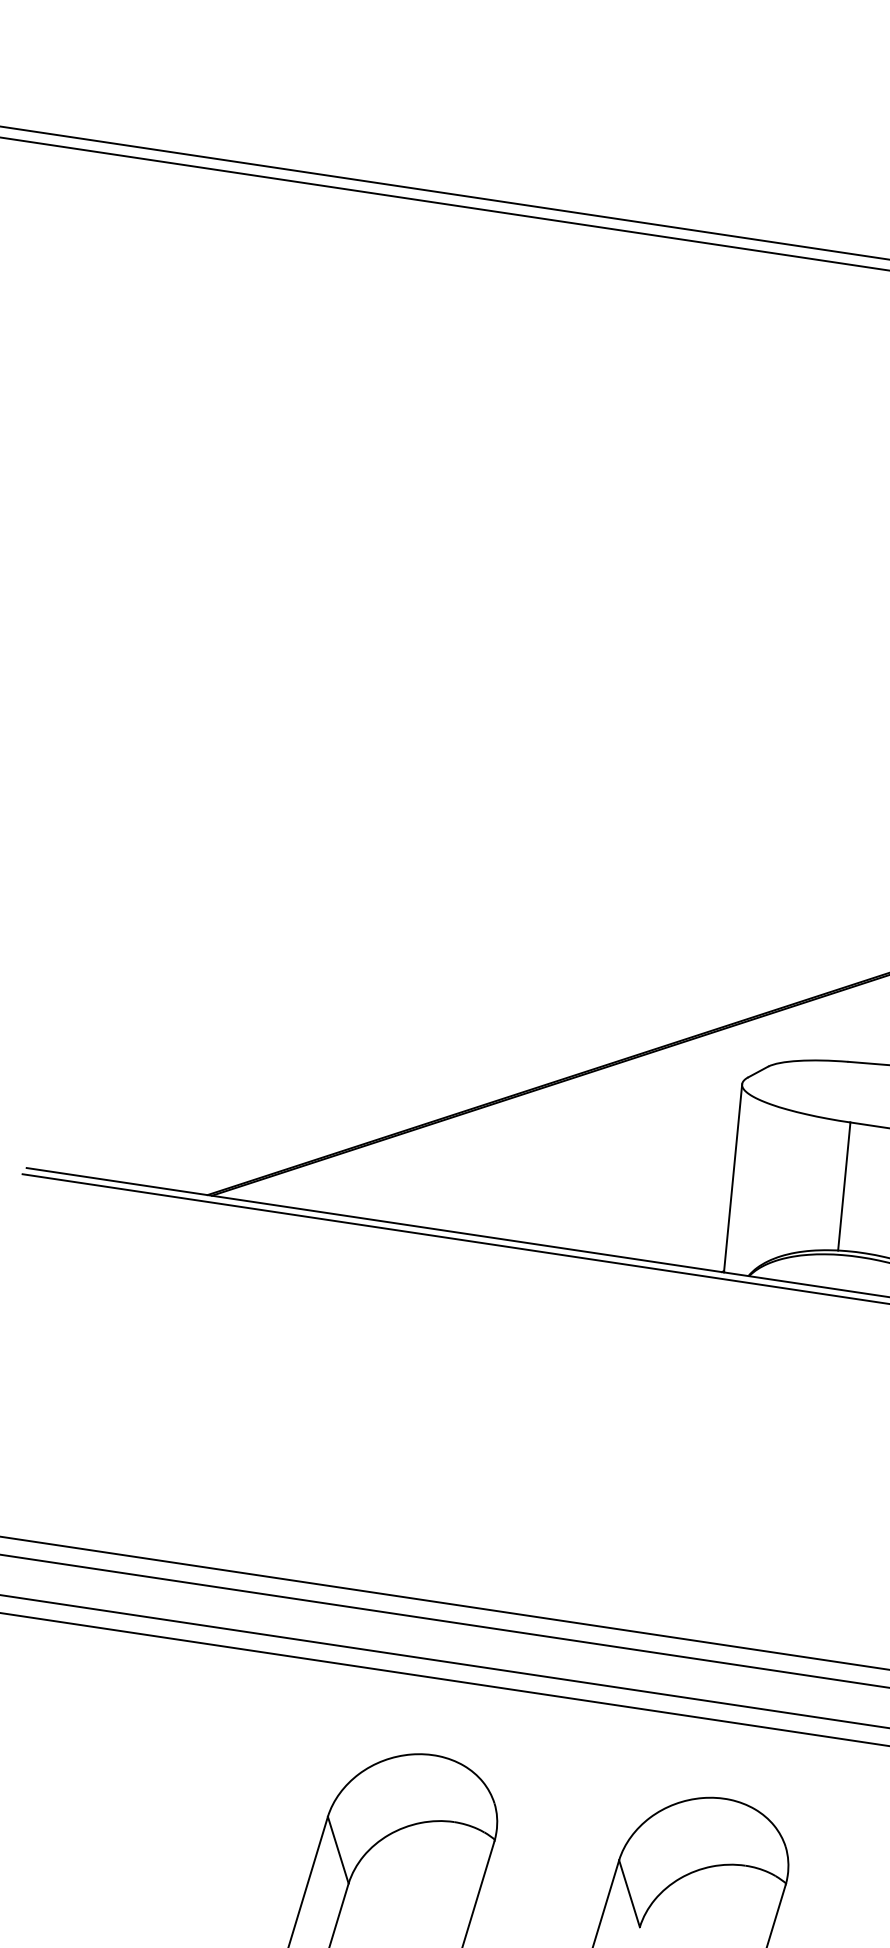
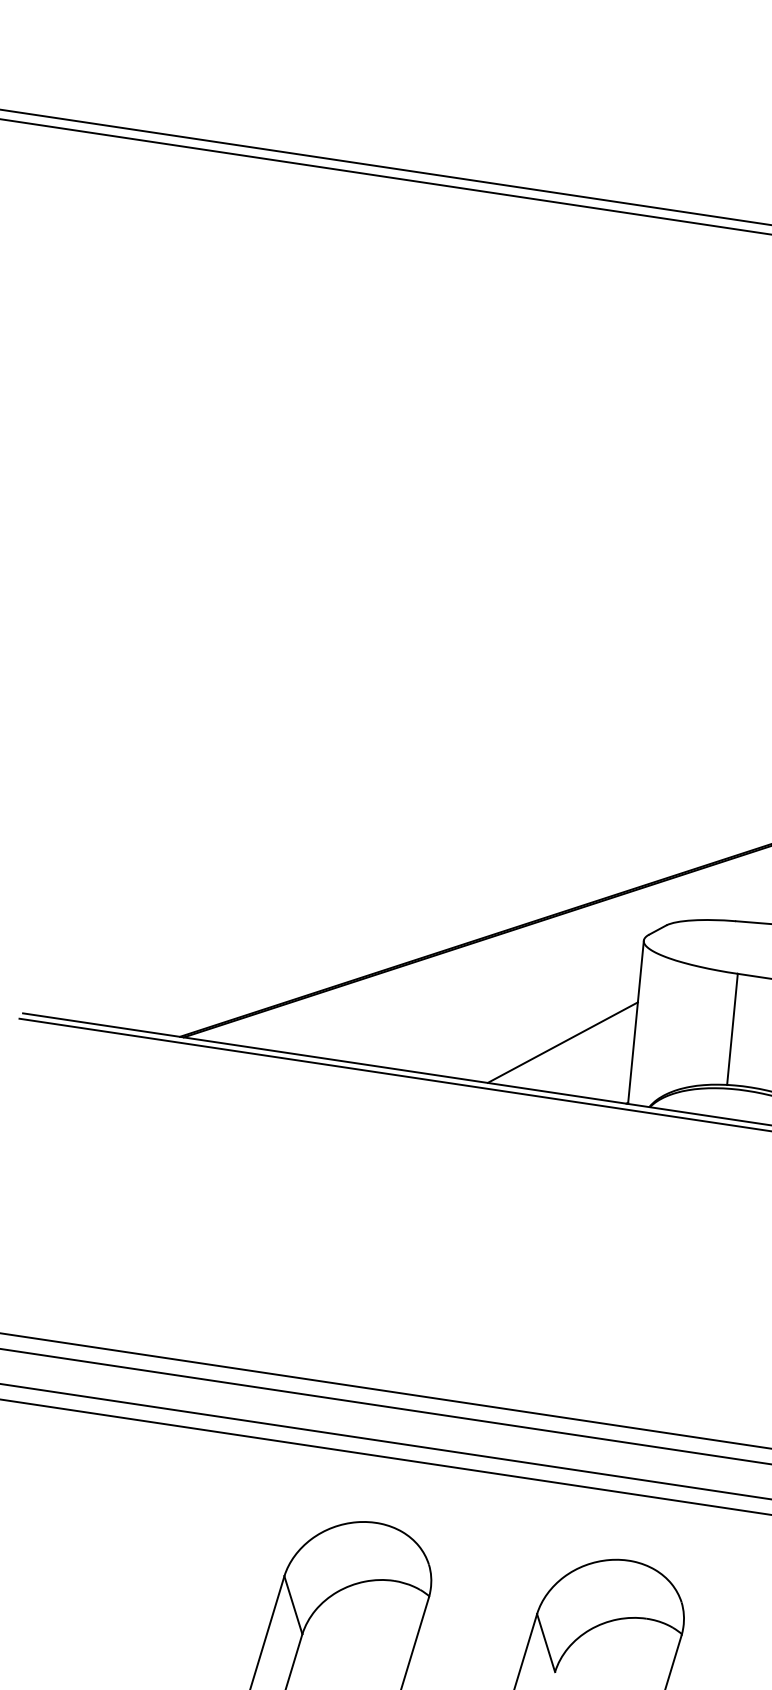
line: (648, 1201) -> (562, 1042), added

